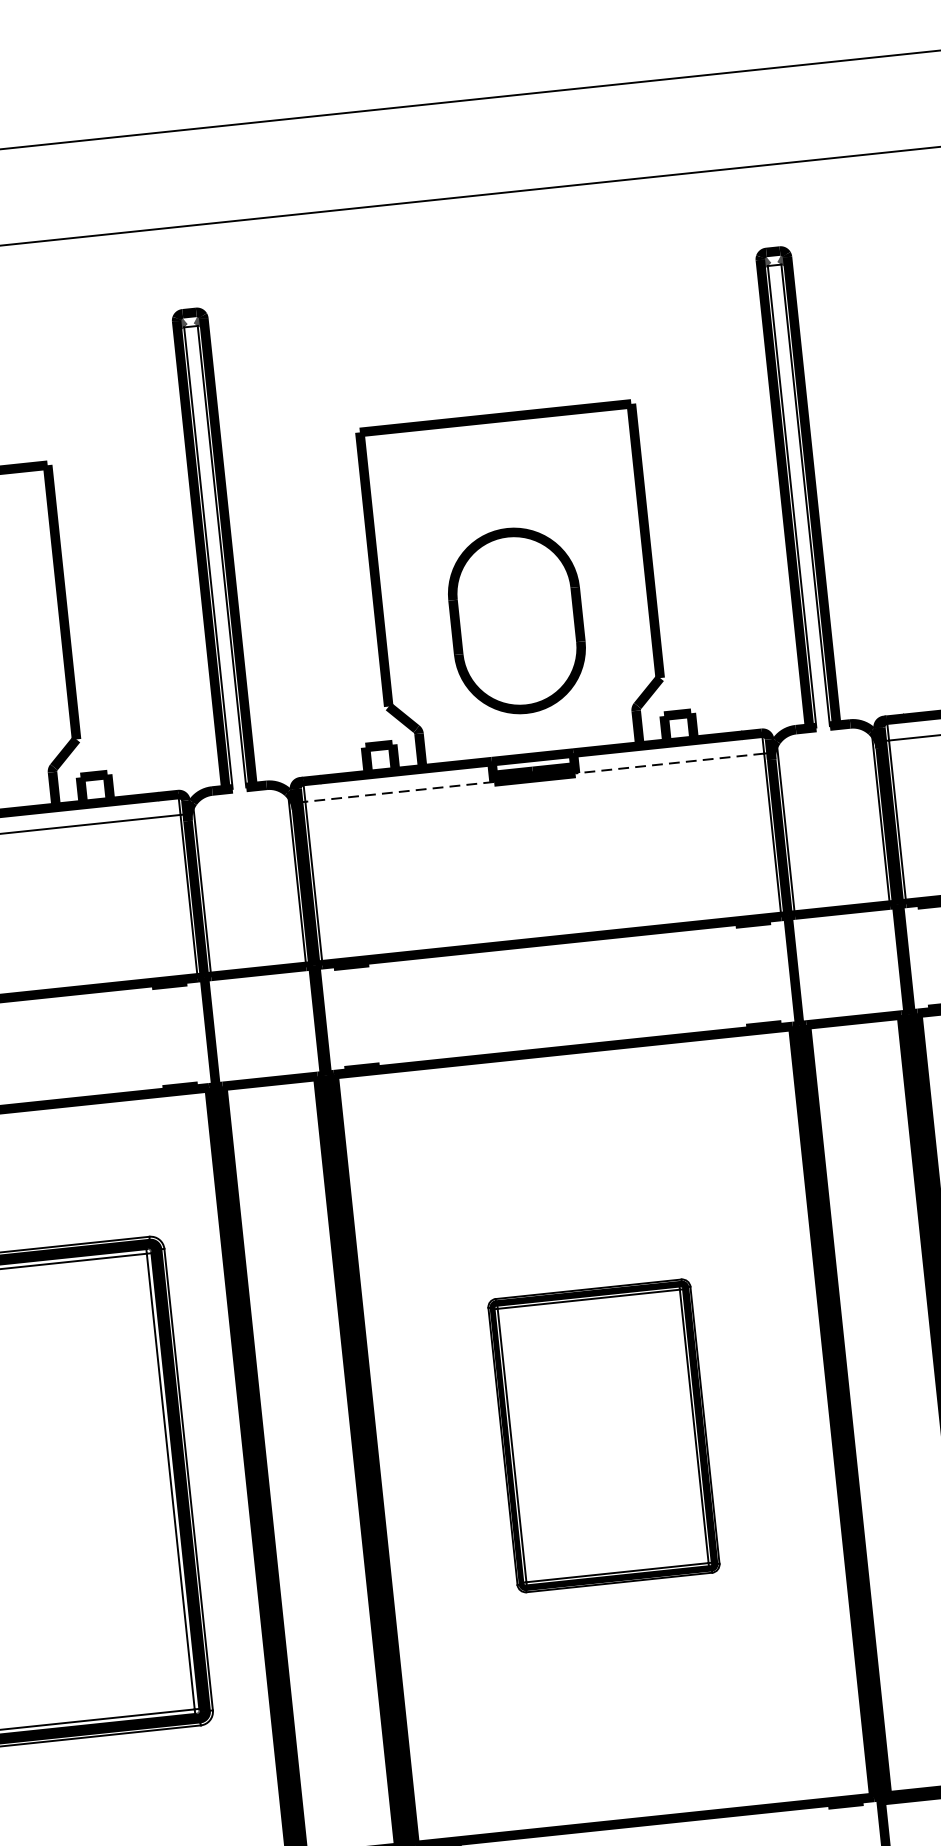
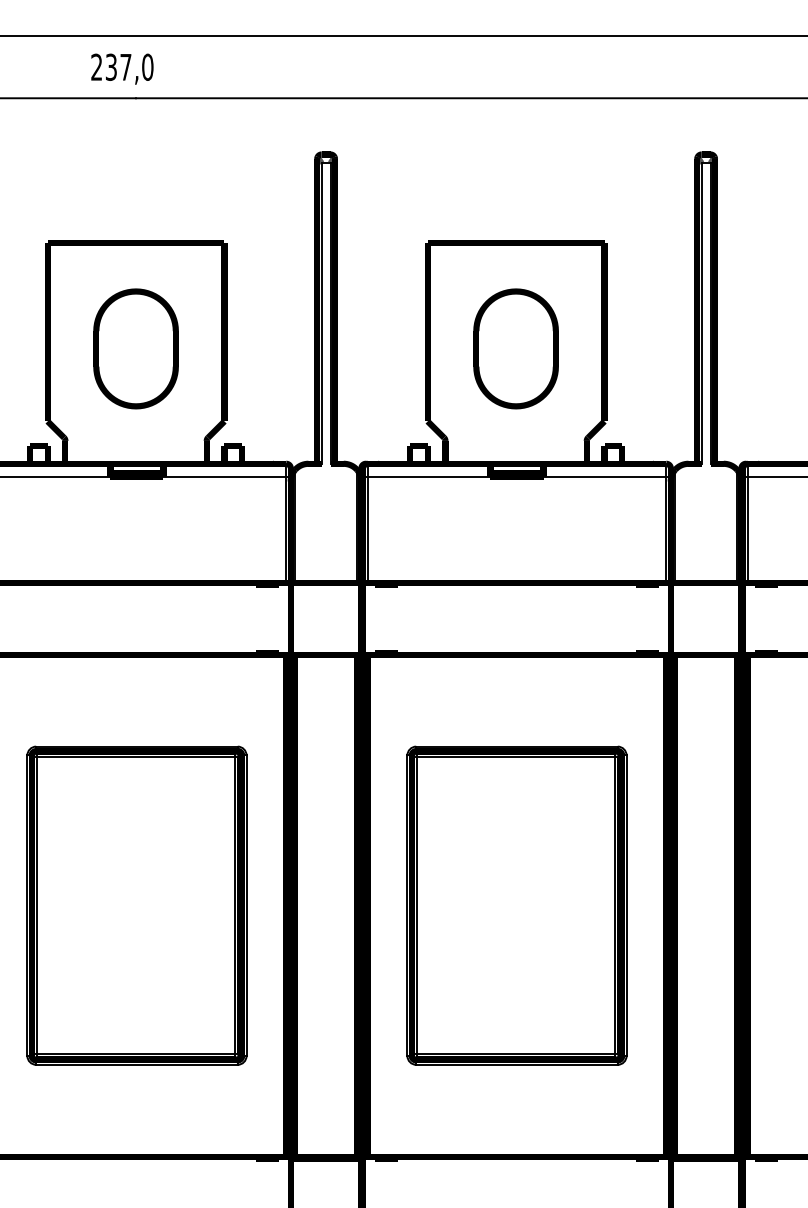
part: (515, 620) -> (515, 348), moved
line: (669, 764) -> (604, 477), dashed -> solid
line: (398, 792) -> (428, 477), dashed -> solid
part: (603, 1435) -> (516, 905), size x1.67

